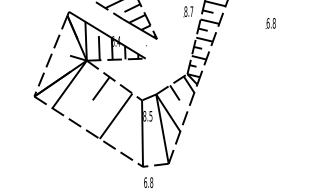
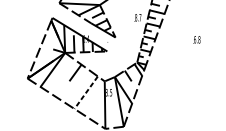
text: (270, 23) -> (196, 39), moved
line: (116, 116) -> (86, 92), solid -> dashed

